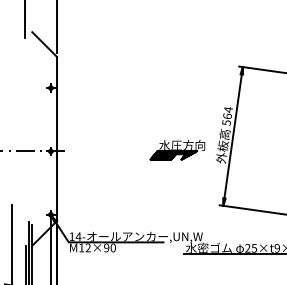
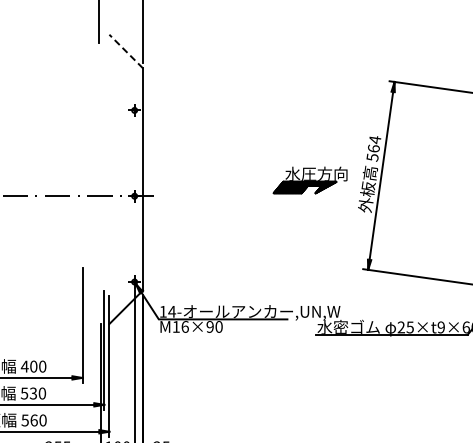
line: (44, 44) -> (126, 51), solid -> dashed
part: (177, 150) -> (309, 180), moved
text: (87, 247) -> (184, 326), M12×90 -> M16×90

